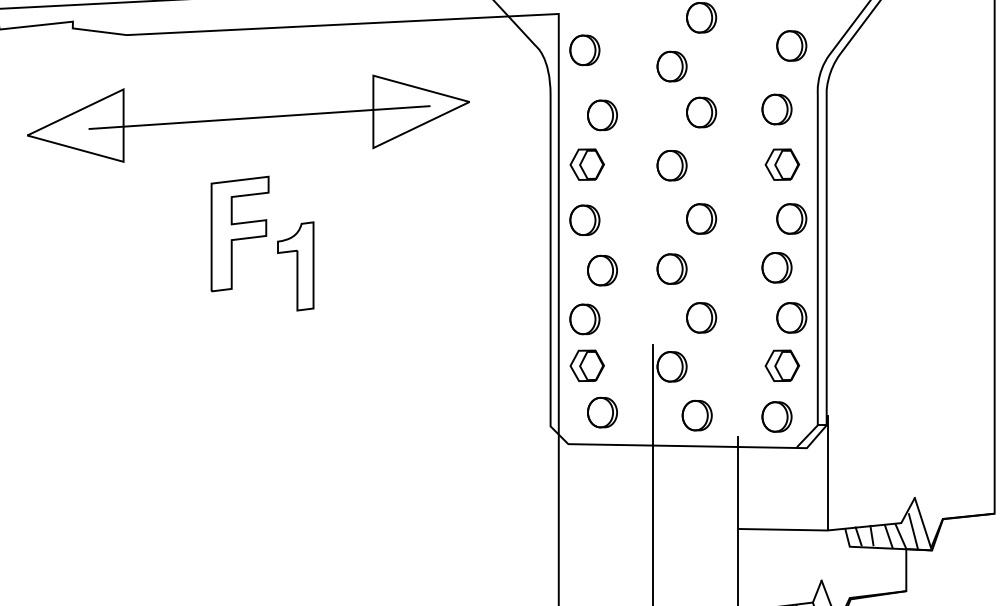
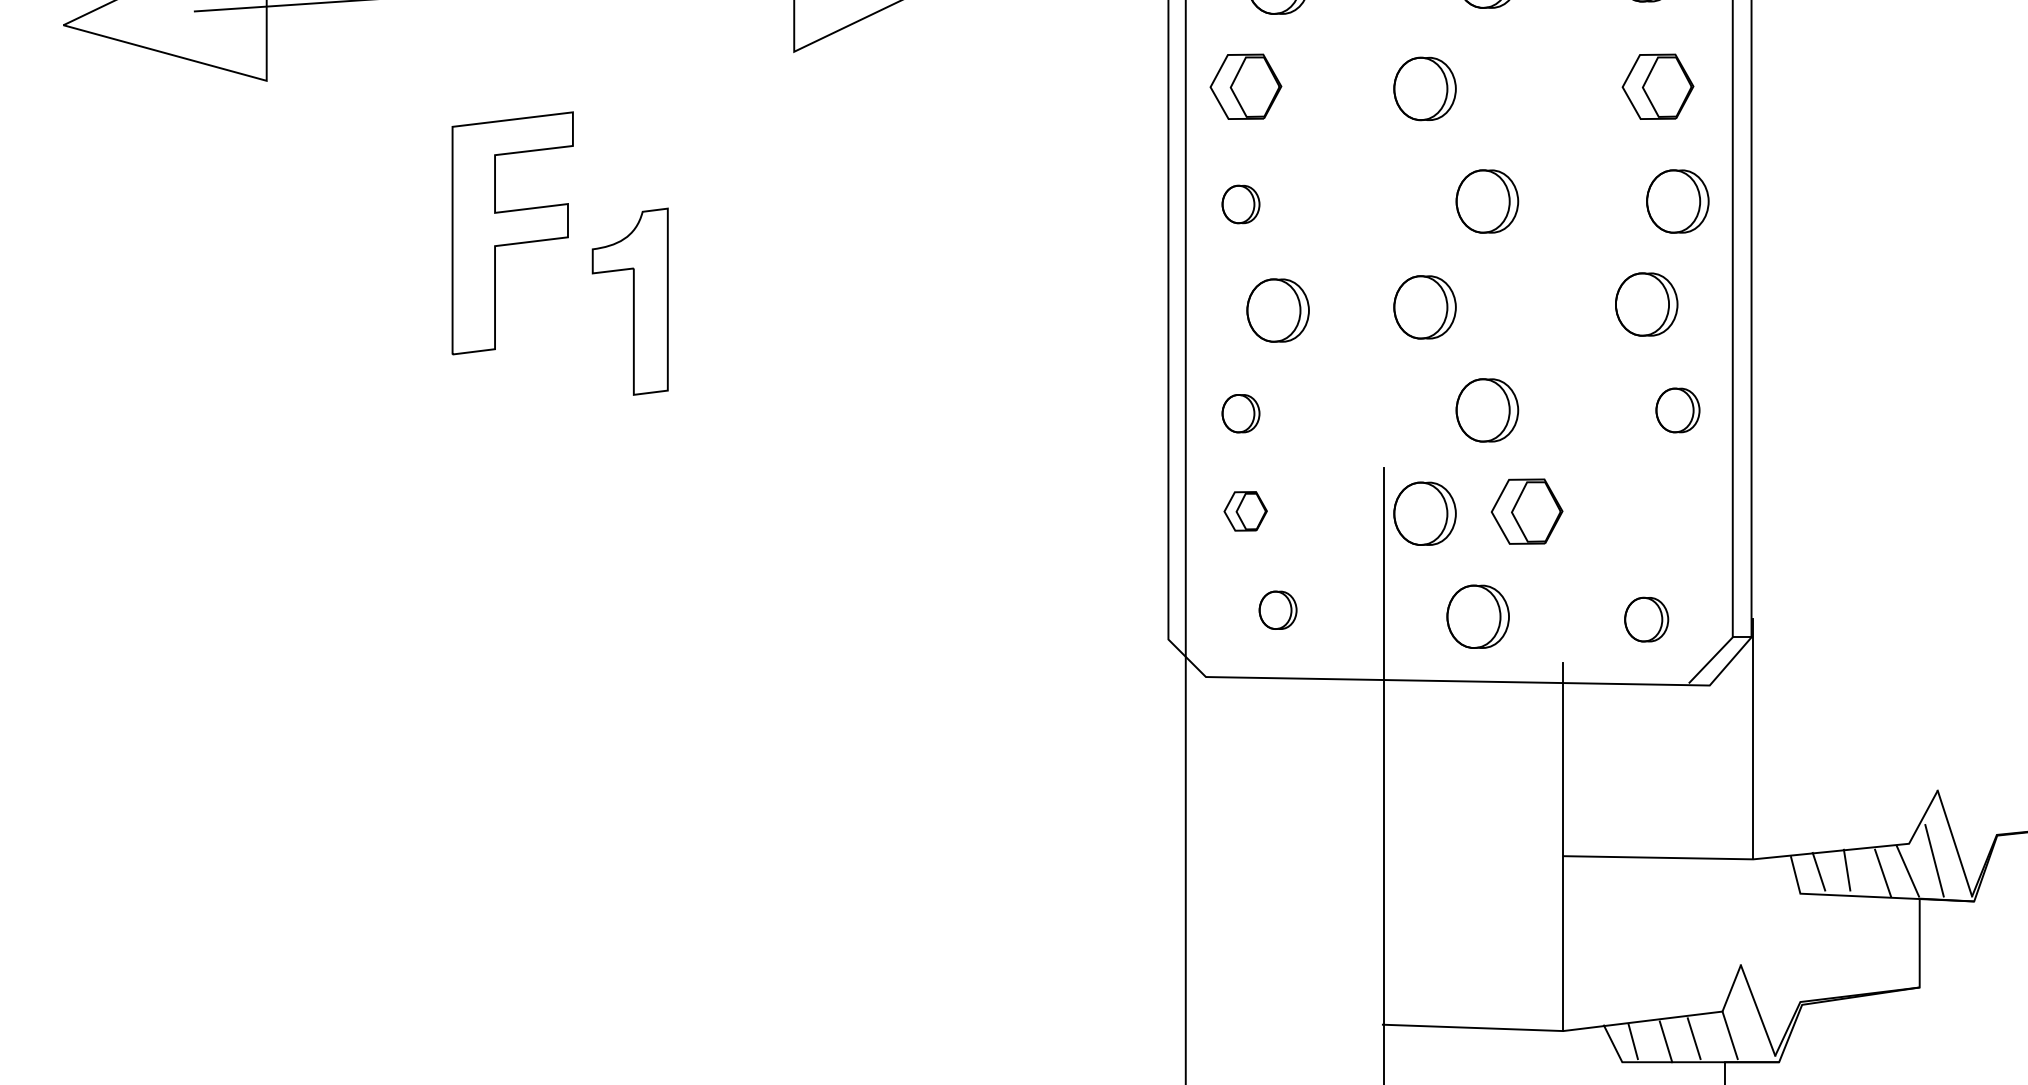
part: (584, 220) -> (1240, 204), size x0.6
part: (791, 317) -> (1677, 409), size x0.7
part: (584, 319) -> (1240, 413), size x0.6
part: (586, 365) -> (1244, 510), size x0.6
part: (782, 365) -> (1527, 510), moved
part: (602, 412) -> (1278, 610), size x0.6
part: (776, 416) -> (1645, 618), size x0.7

